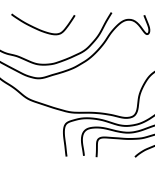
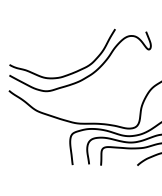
curve: (39, 28) -> (47, 44), removed

